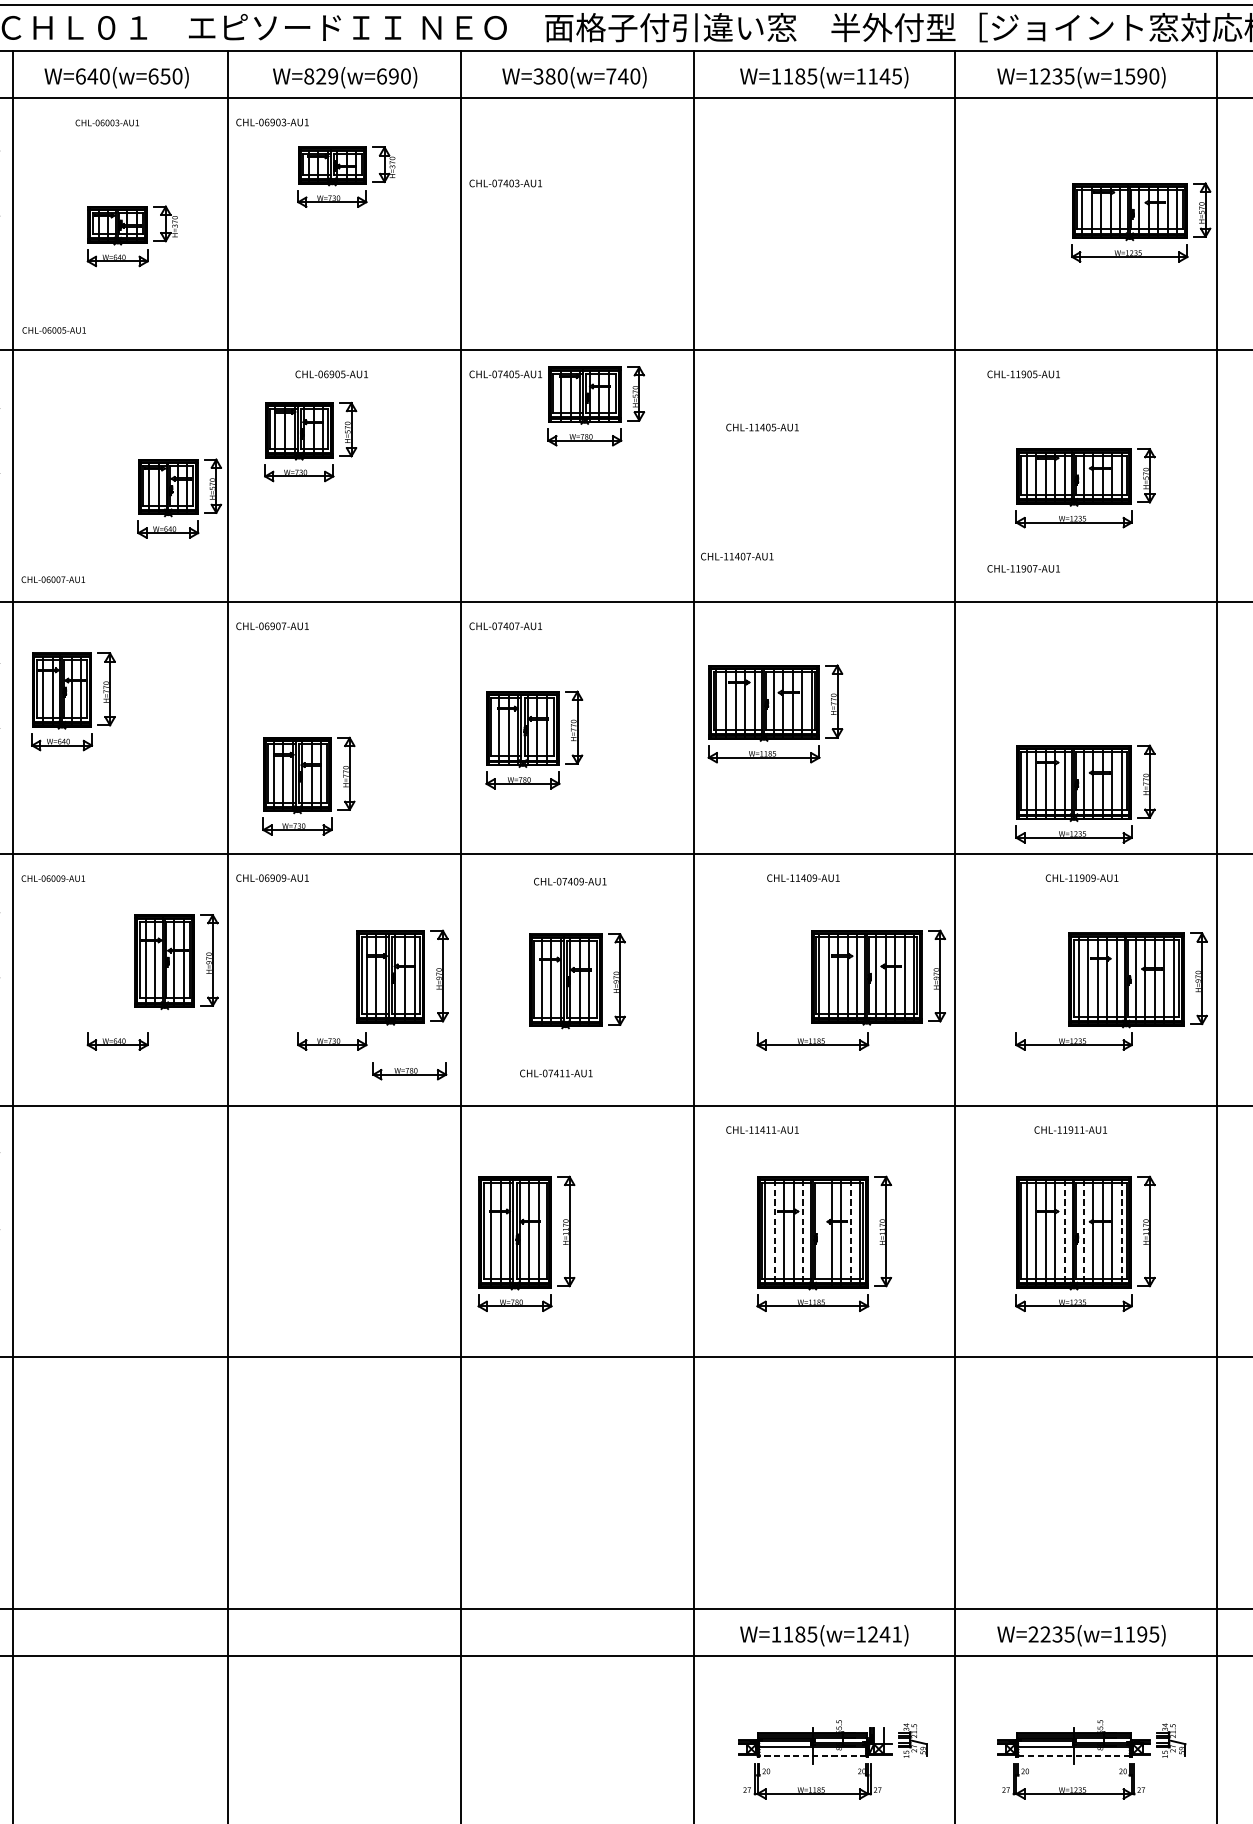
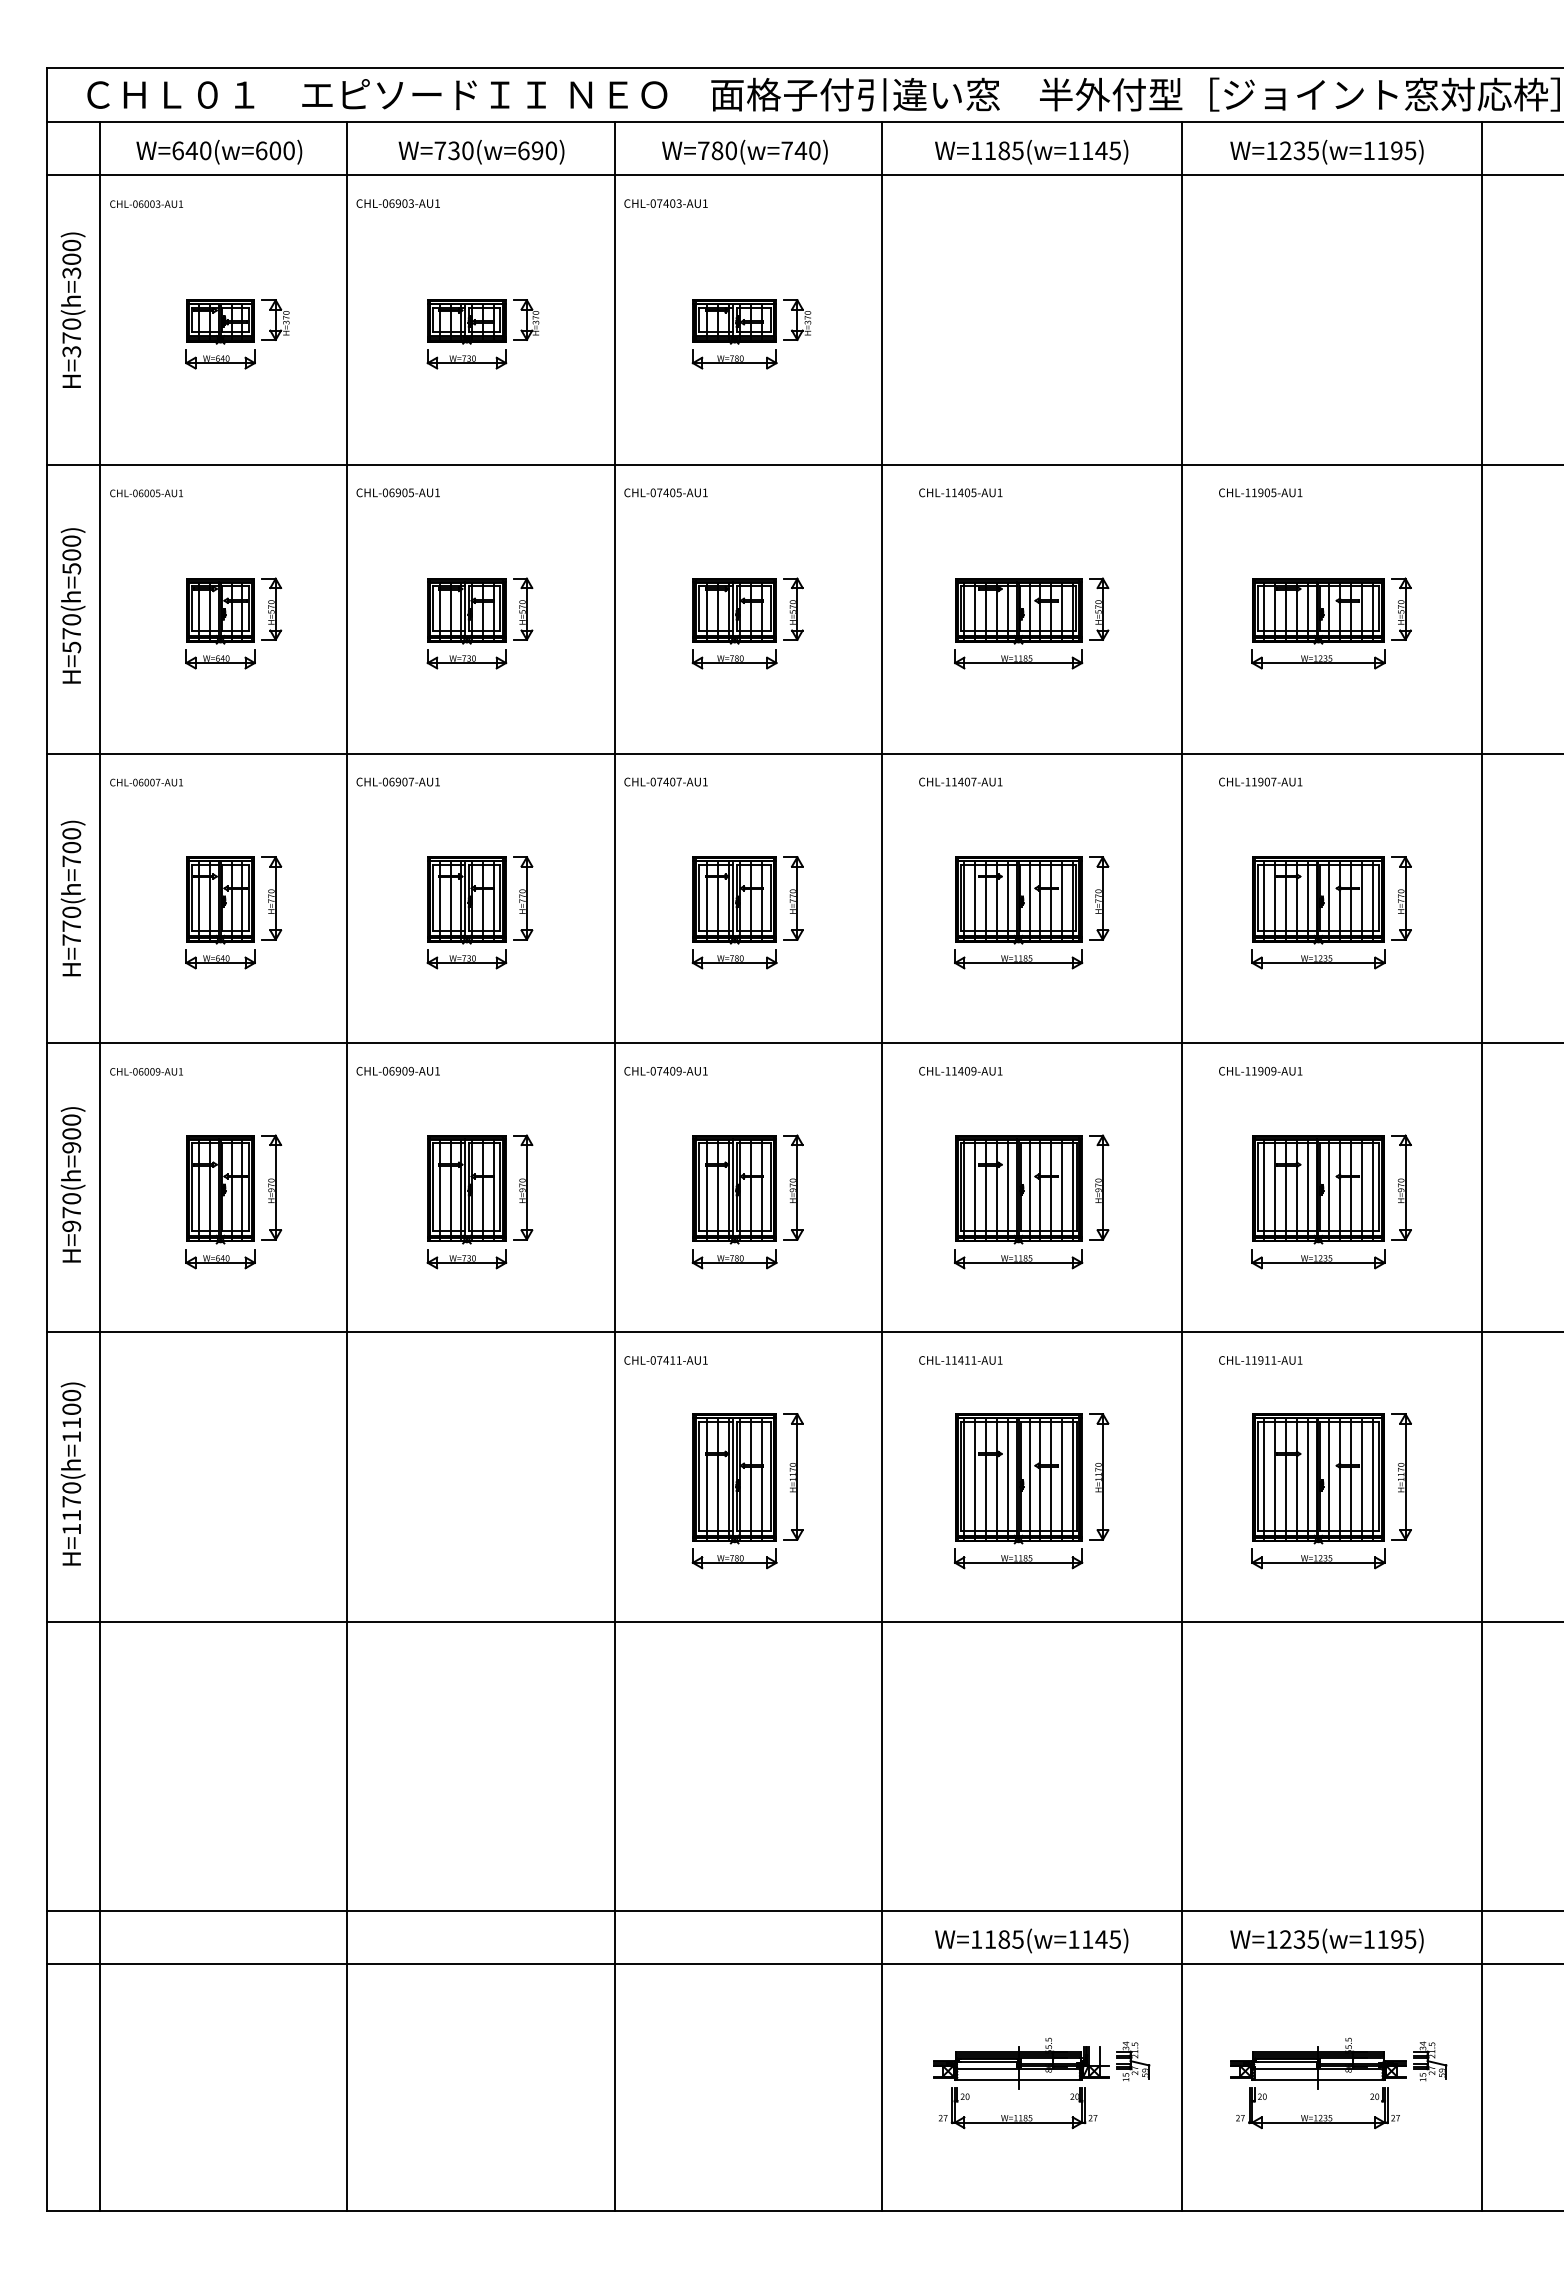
text: (165, 76) -> (275, 150), W=640(w=650) -> W=640(w=600)
text: (320, 76) -> (453, 150), W=829(w=690) -> W=730(w=690)
text: (538, 76) -> (703, 150), W=380(w=740) -> W=780(w=740)
text: (1142, 76) -> (1396, 150), W=1235(w=1590) -> W=1235(w=1195)
text: (107, 122) -> (146, 203), moved
part: (345, 177) -> (482, 334), moved
text: (505, 183) -> (665, 203), moved
part: (1141, 222) -> (1395, 318), removed
part: (580, 236) -> (751, 334), added
text: (54, 330) -> (146, 493), moved
text: (331, 374) -> (397, 492), moved
part: (595, 406) -> (747, 623), moved
text: (762, 427) -> (960, 492), moved
part: (310, 442) -> (479, 623), moved
part: (824, 488) -> (1031, 623), added
part: (179, 498) -> (233, 623), moved
text: (737, 556) -> (960, 781), moved
text: (1023, 568) -> (1260, 781), moved
text: (53, 579) -> (146, 782), moved
part: (73, 701) -> (233, 912), moved
part: (775, 713) -> (1031, 912), moved
part: (534, 739) -> (747, 912), moved
part: (308, 786) -> (479, 912), moved
part: (1085, 793) -> (1331, 912), moved
text: (803, 877) -> (960, 1070), moved
text: (1081, 877) -> (1260, 1070), moved
text: (569, 881) -> (665, 1070), moved
part: (176, 962) -> (234, 1189), moved
part: (402, 977) -> (480, 1189), moved
part: (878, 977) -> (1032, 1189), moved
part: (1137, 980) -> (1331, 1189), moved
part: (409, 1071) -> (734, 1259), moved
text: (555, 1073) -> (665, 1360), moved
text: (1070, 1130) -> (1260, 1360), moved
line: (822, 1233) -> (1029, 1479), added
line: (774, 1234) -> (974, 1480), dashed -> solid
line: (803, 1234) -> (1007, 1480), dashed -> solid
line: (851, 1234) -> (1062, 1480), dashed -> solid
line: (1064, 1234) -> (1307, 1480), dashed -> solid
line: (1083, 1234) -> (1329, 1480), dashed -> solid
line: (1121, 1234) -> (1373, 1480), dashed -> solid
part: (526, 1244) -> (747, 1491), moved
text: (885, 1634) -> (1101, 1939), W=1185(w=1241) -> W=1185(w=1145)
text: (1033, 1634) -> (1271, 1939), W=2235(w=1195) -> W=1235(w=1195)
line: (812, 1756) -> (1018, 2079), dashed -> solid
line: (1074, 1756) -> (1318, 2079), dashed -> solid

